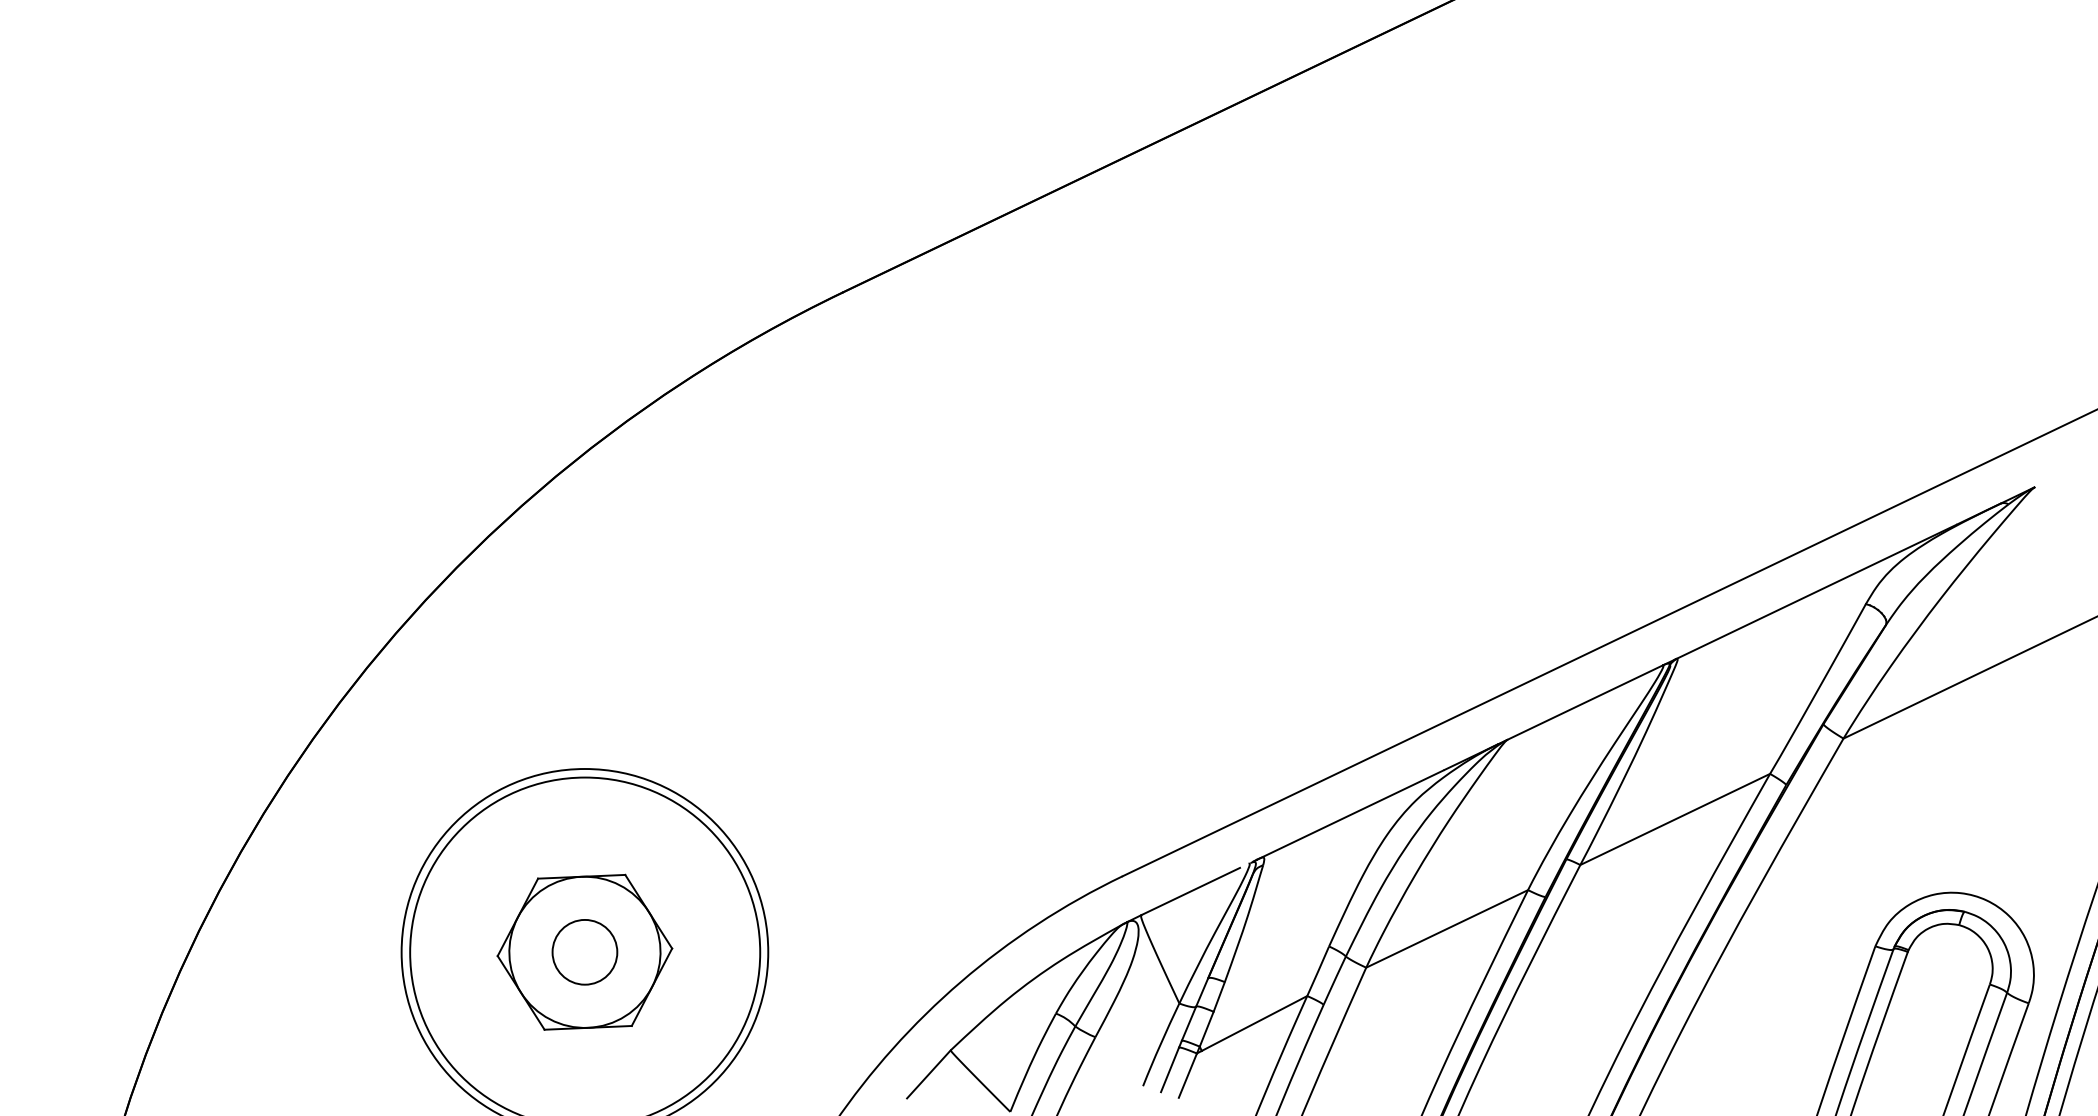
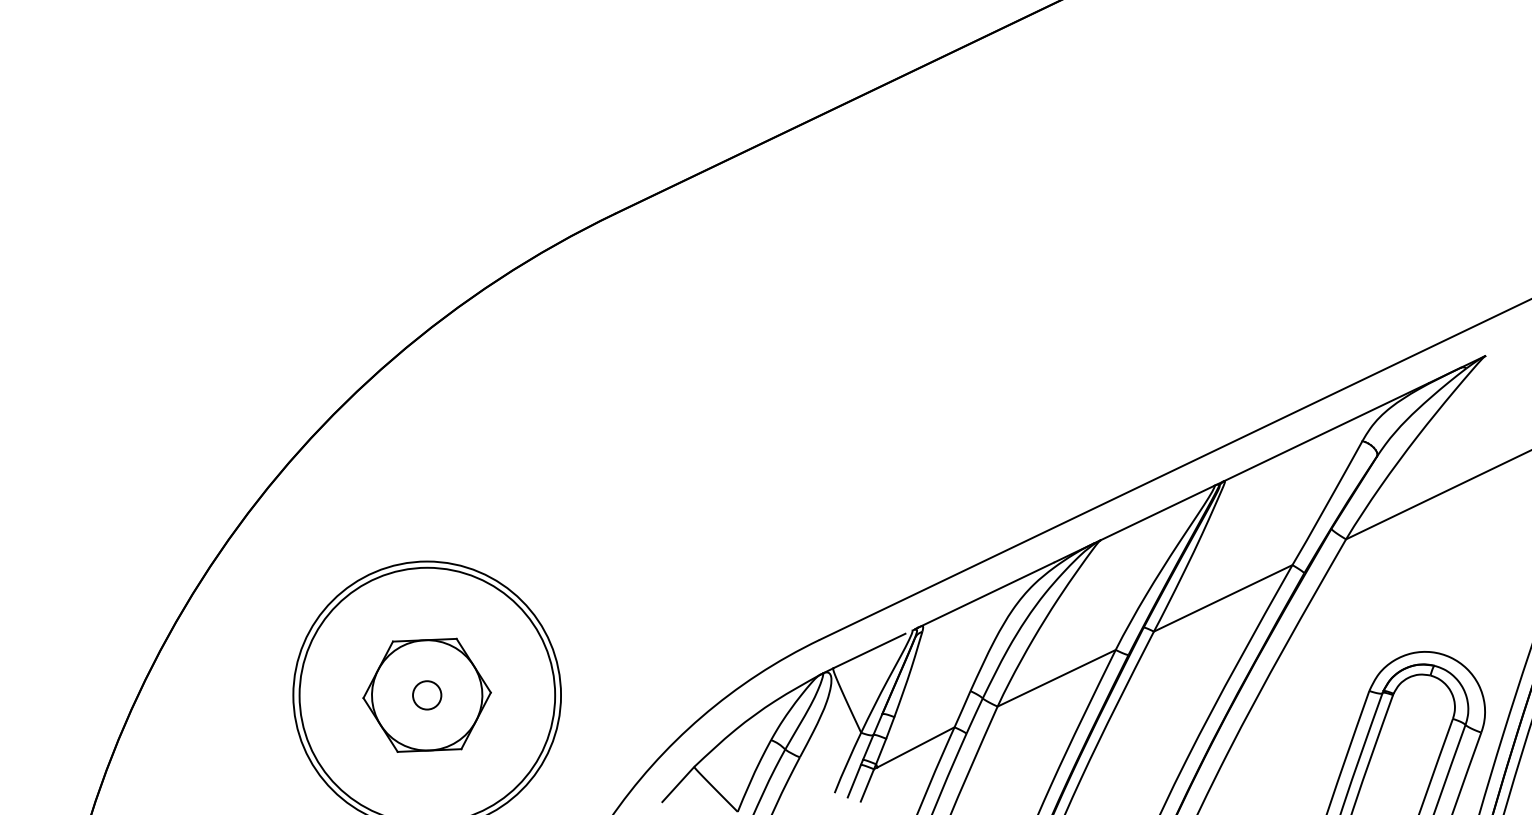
circle: (583, 952) -> (426, 695), size x0.6

